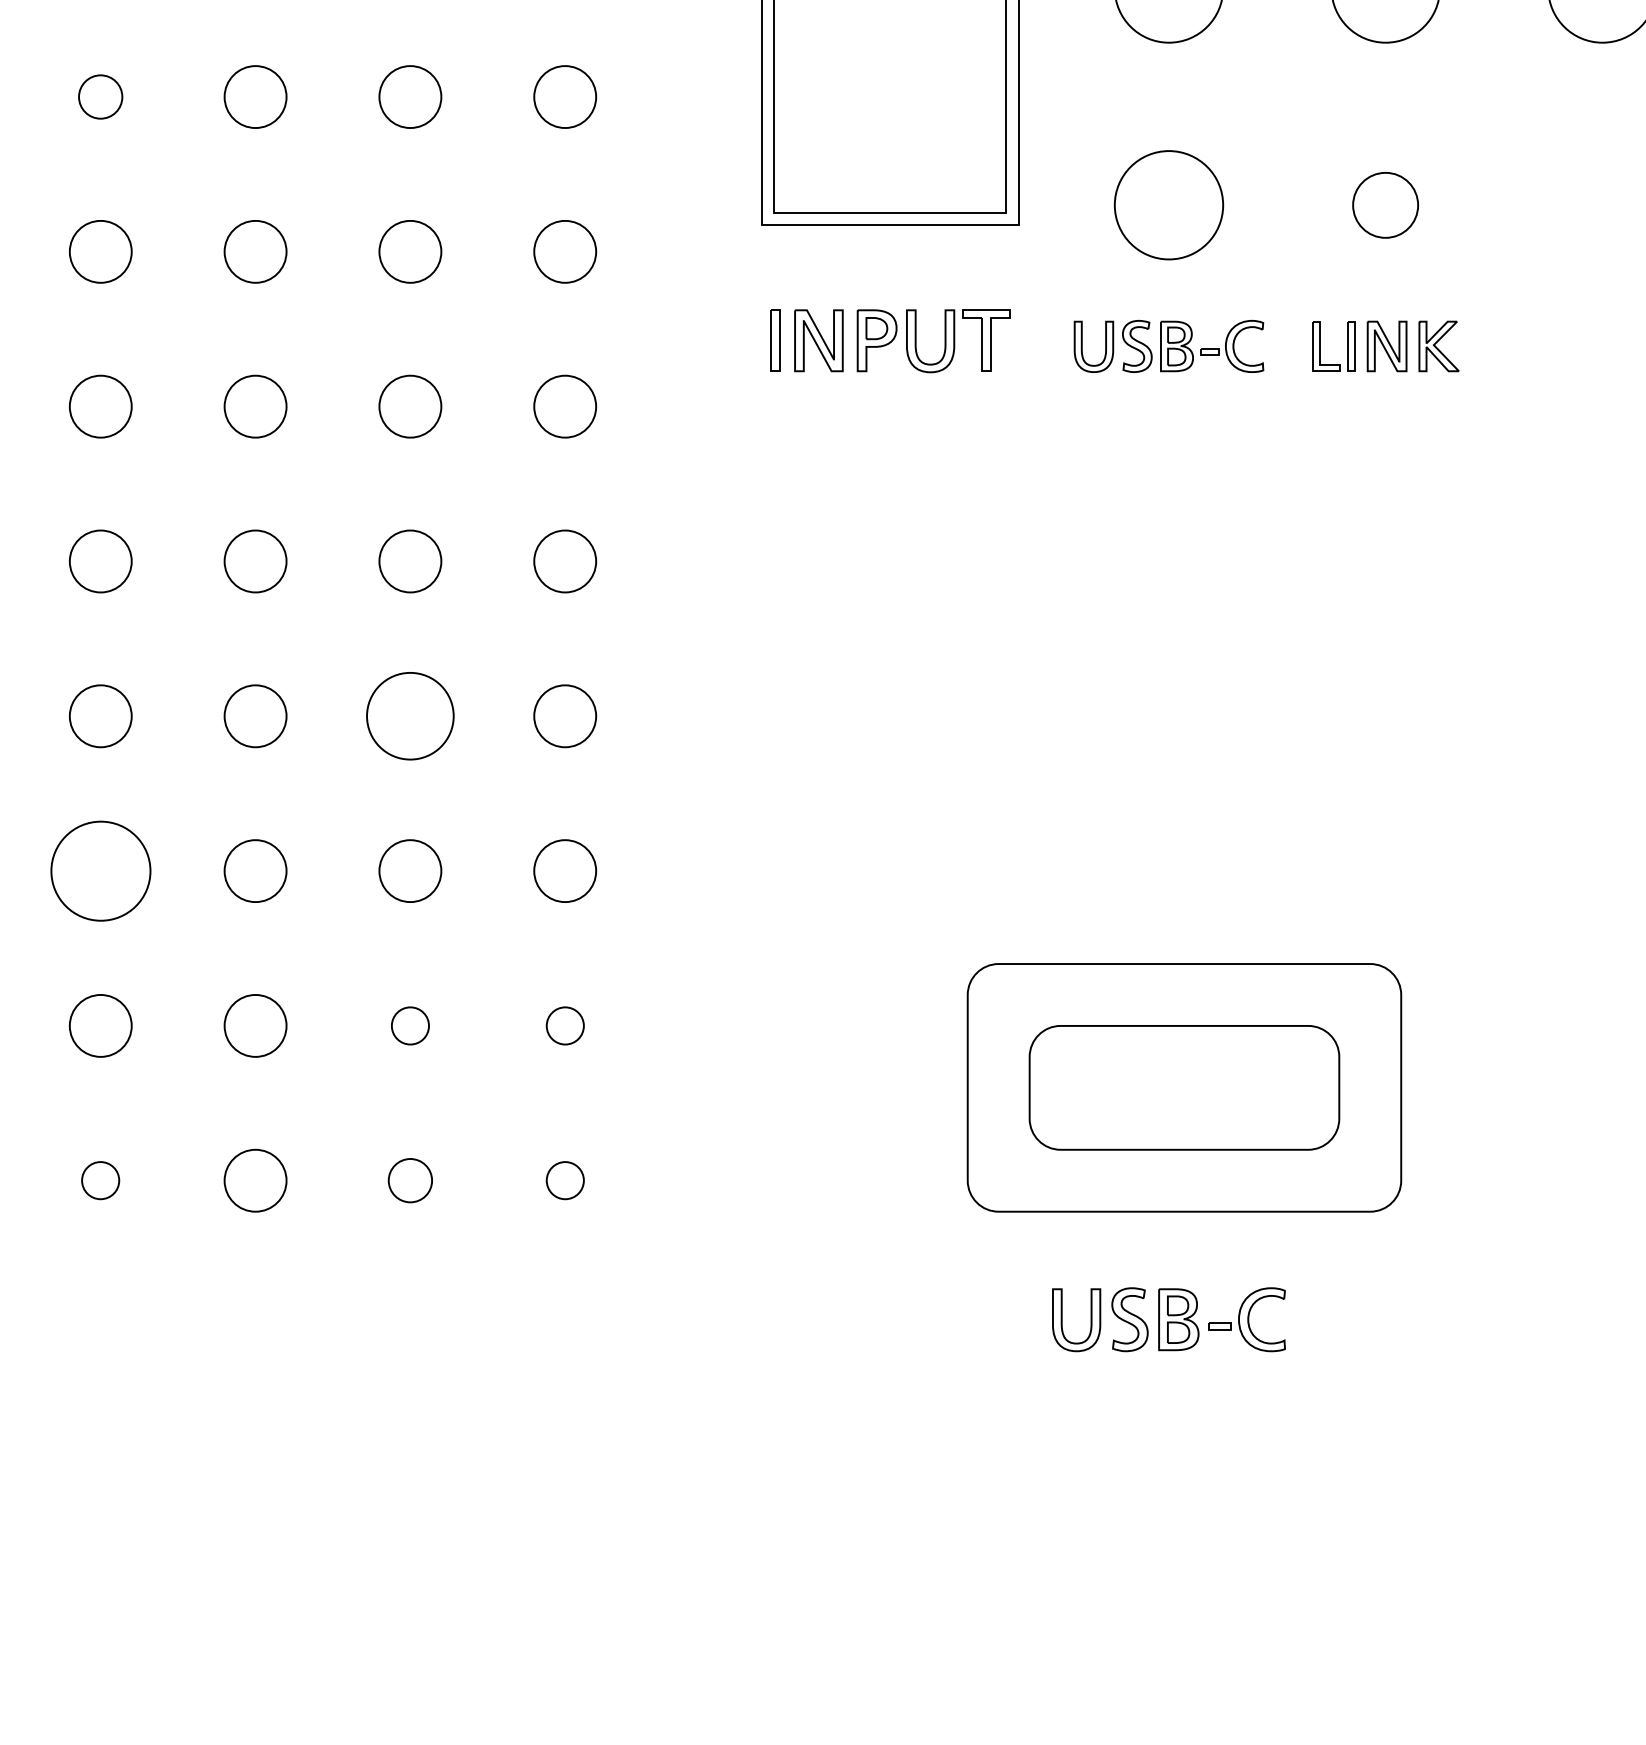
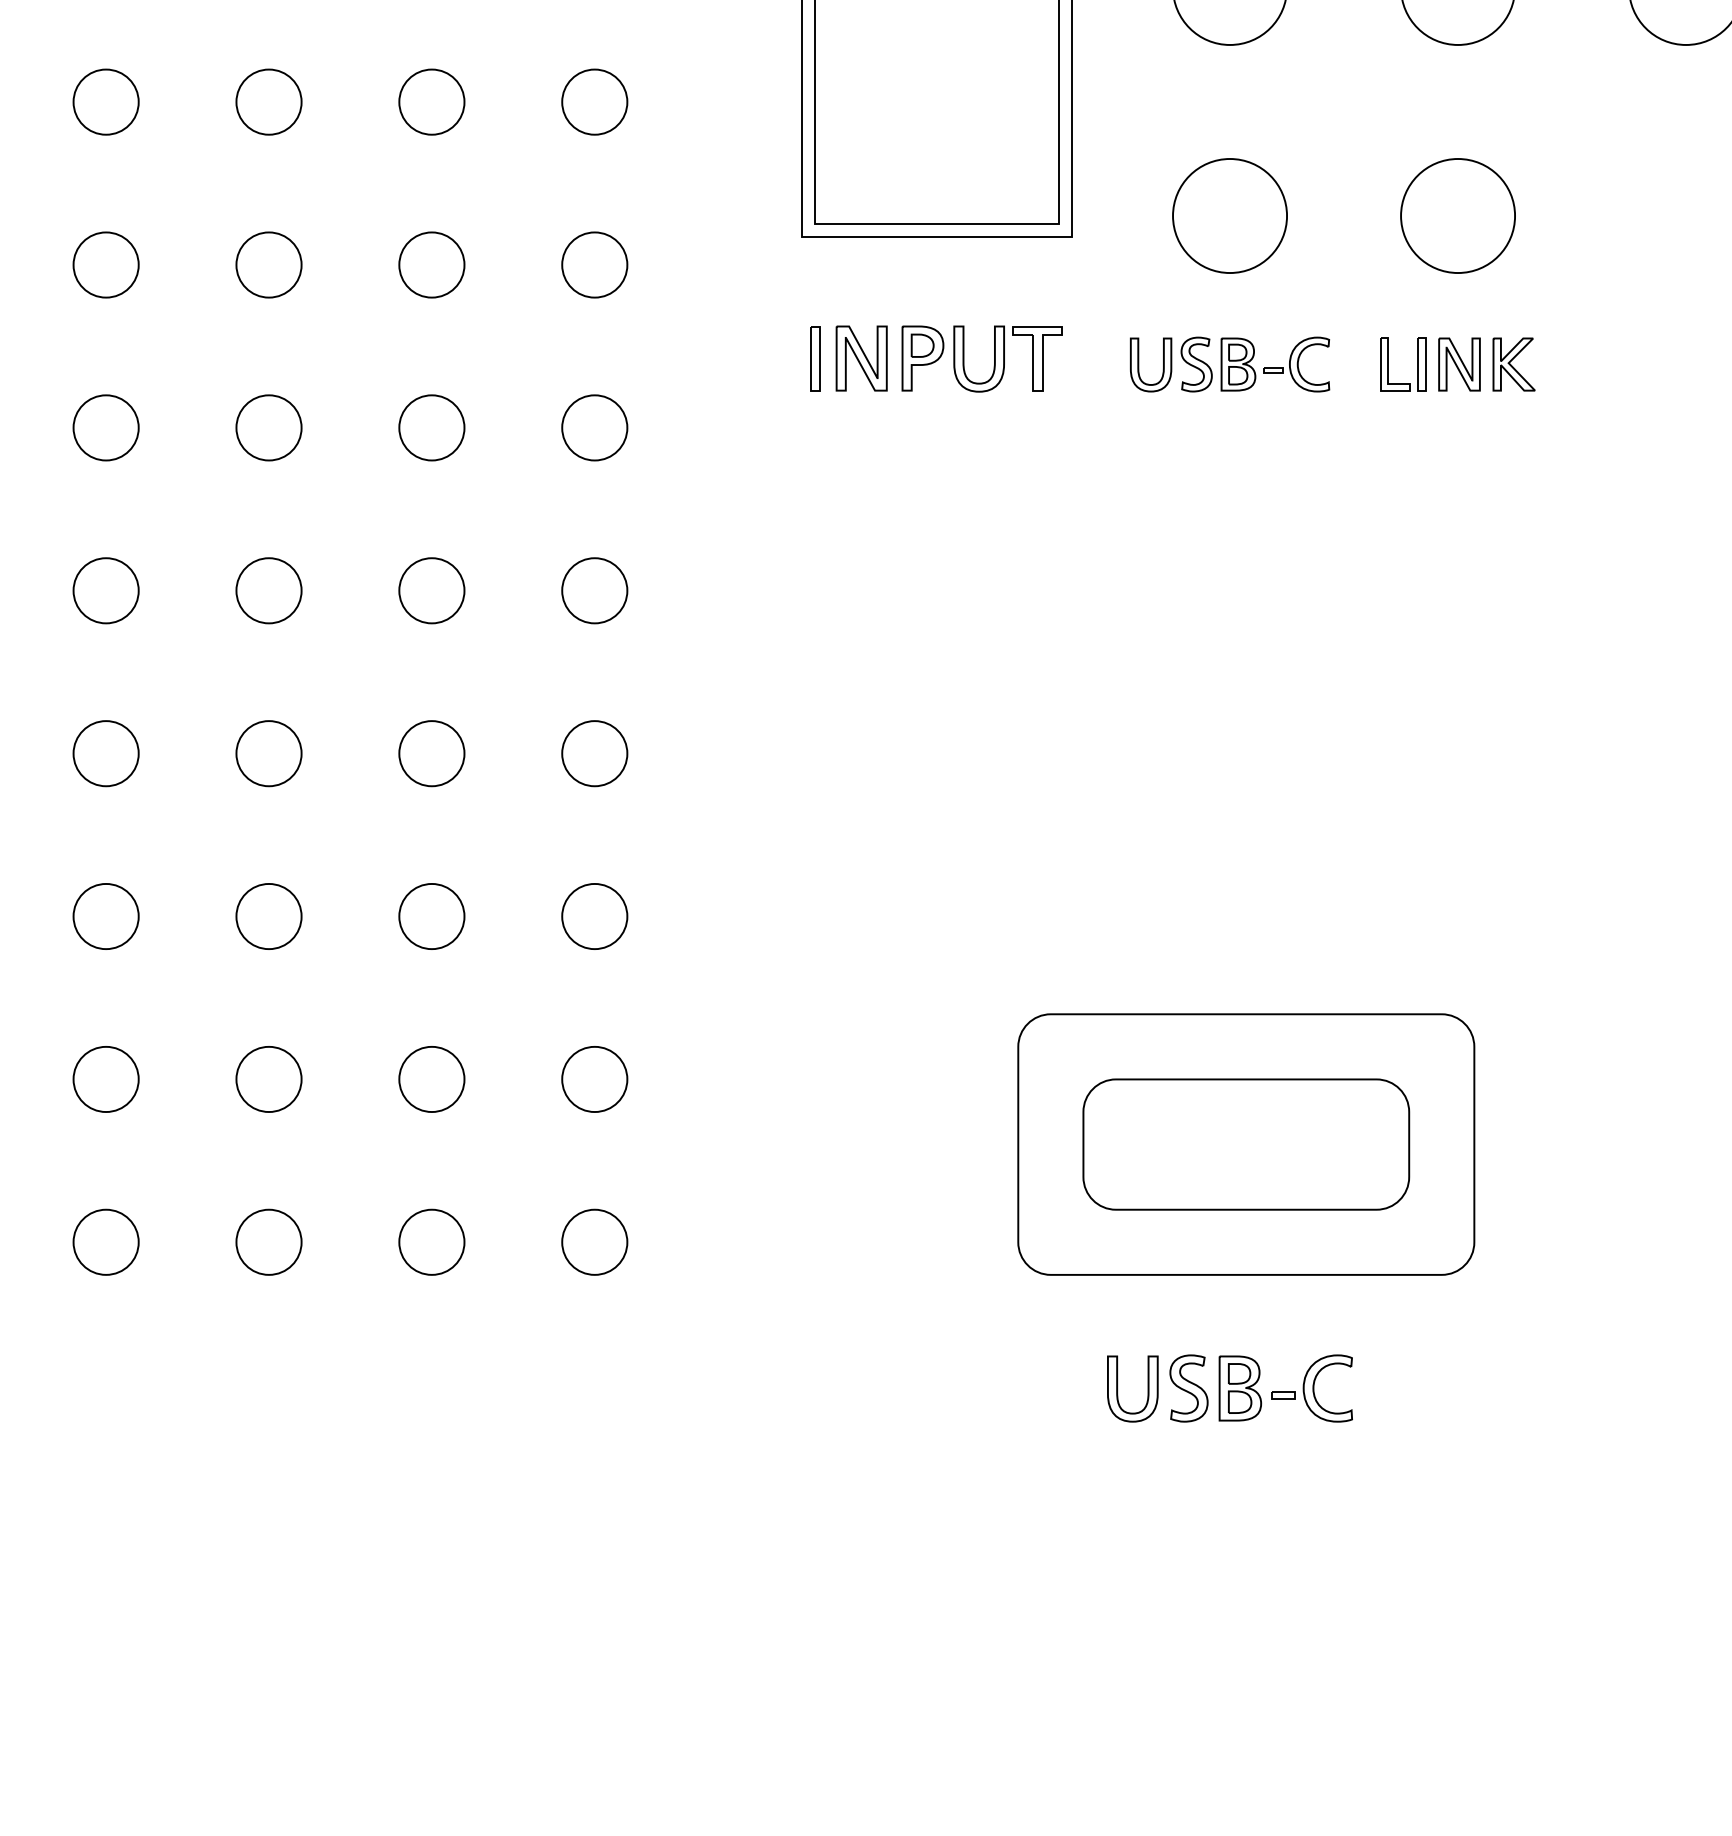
part: (100, 96) -> (105, 101), size x1.43
part: (1385, 205) -> (1457, 216), size x1.67
part: (410, 716) -> (432, 753), size x0.71
part: (100, 870) -> (105, 915), size x0.62
part: (410, 1025) -> (432, 1078), size x1.67
part: (565, 1025) -> (595, 1078), size x1.67
part: (100, 1180) -> (105, 1242), size x1.67
part: (410, 1180) -> (432, 1242), size x1.43
part: (565, 1180) -> (595, 1242), size x1.67

